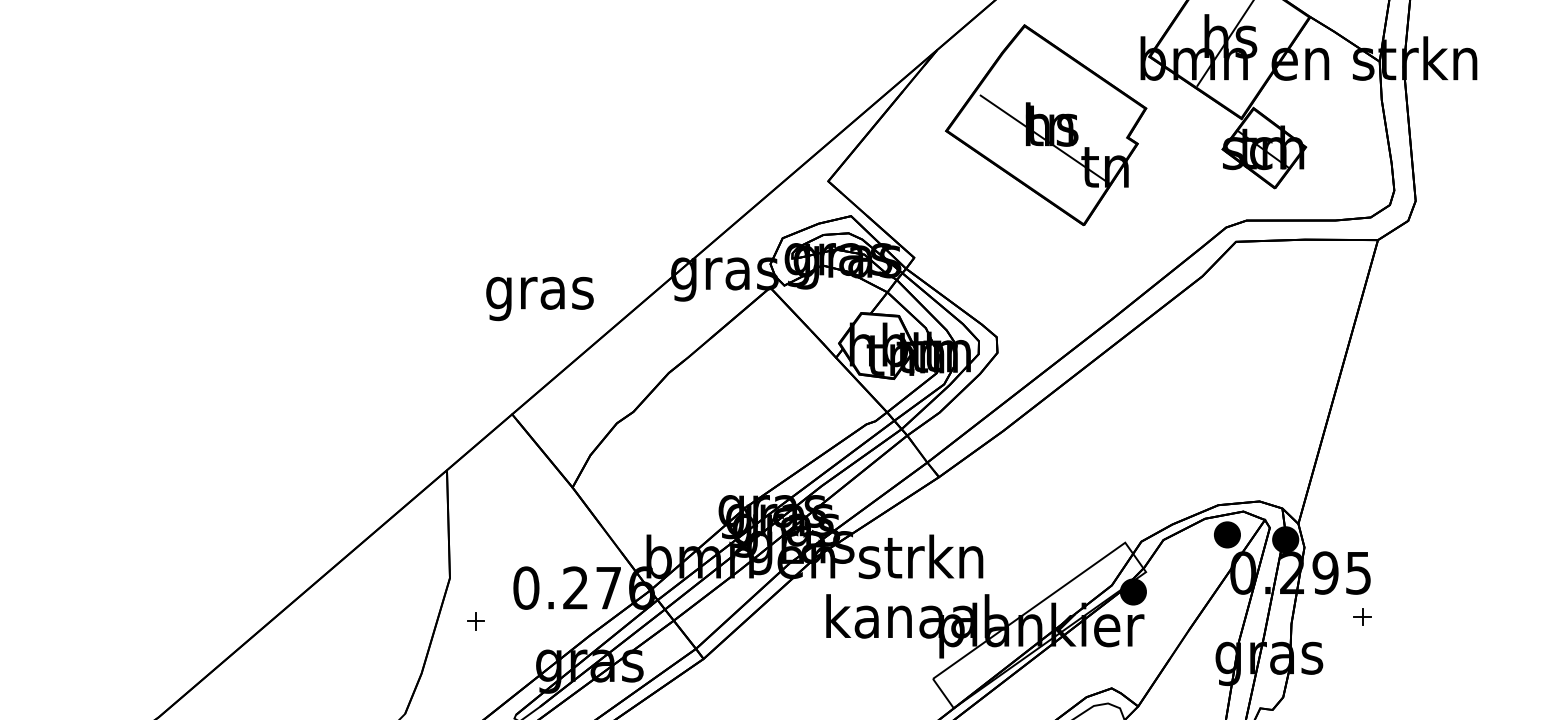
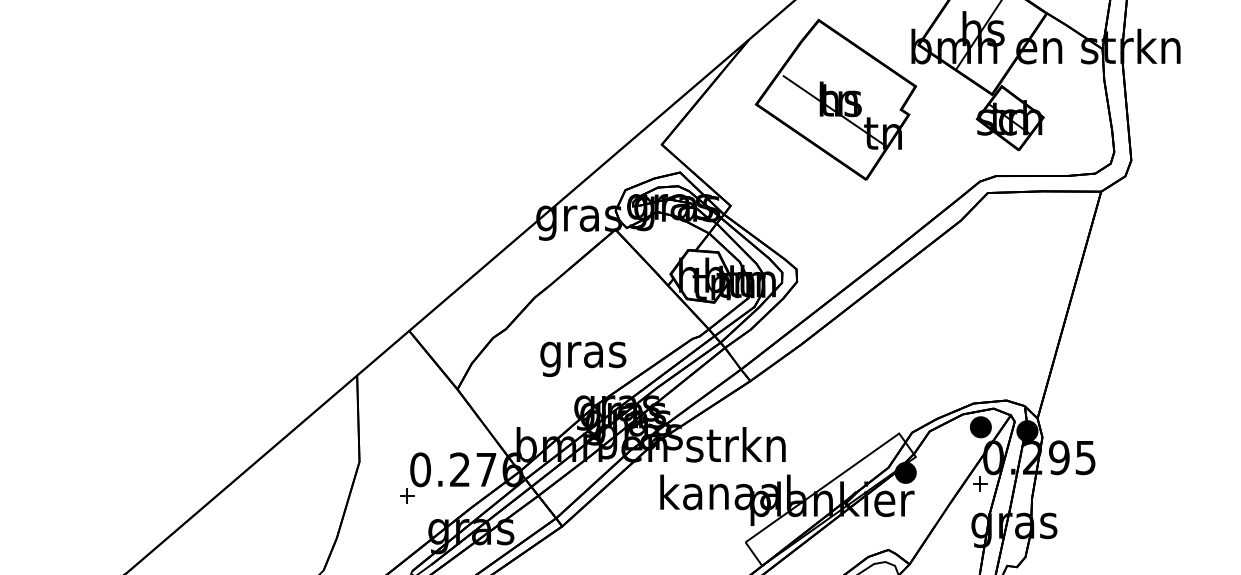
text: (539, 299) -> (582, 359), moved
part: (1362, 616) -> (980, 483), moved
part: (475, 621) -> (407, 496), moved

